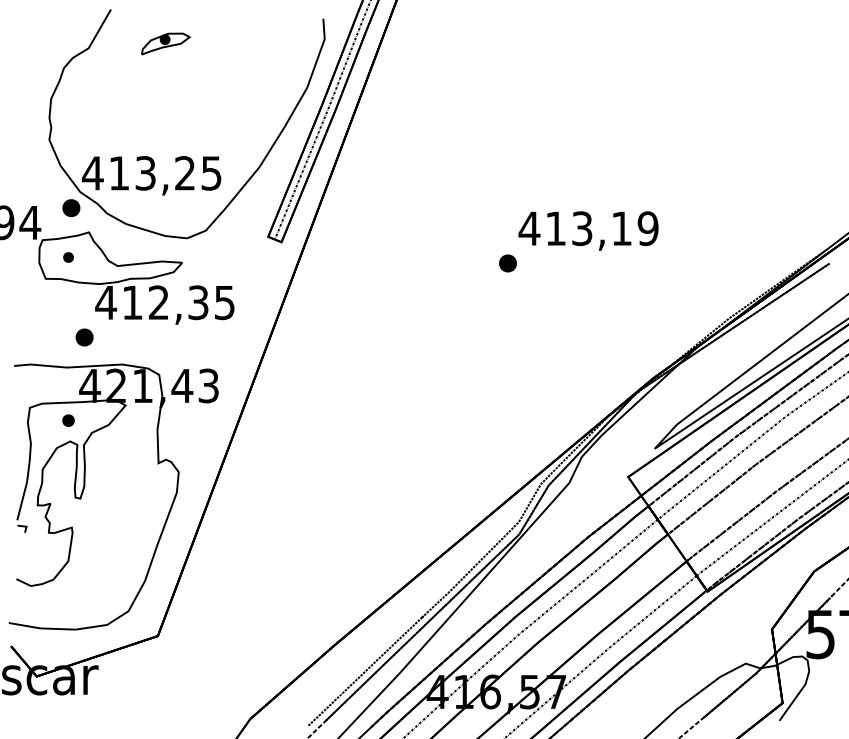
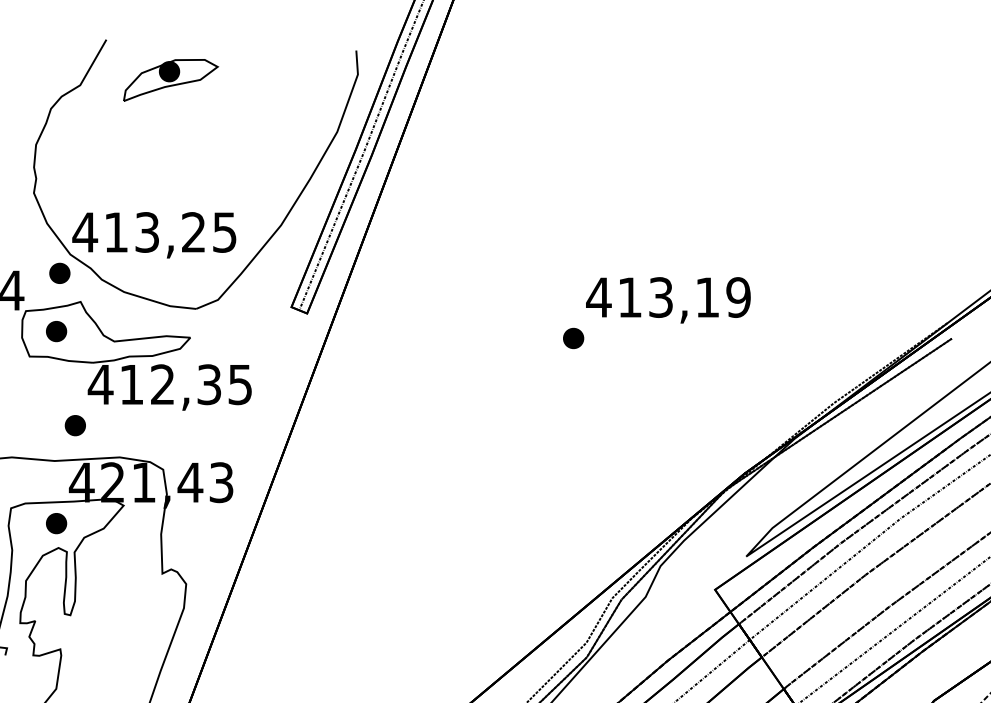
part: (165, 43) -> (170, 79), size x1.67
part: (68, 257) -> (56, 331), size x1.67
part: (68, 420) -> (56, 523), size x1.43

